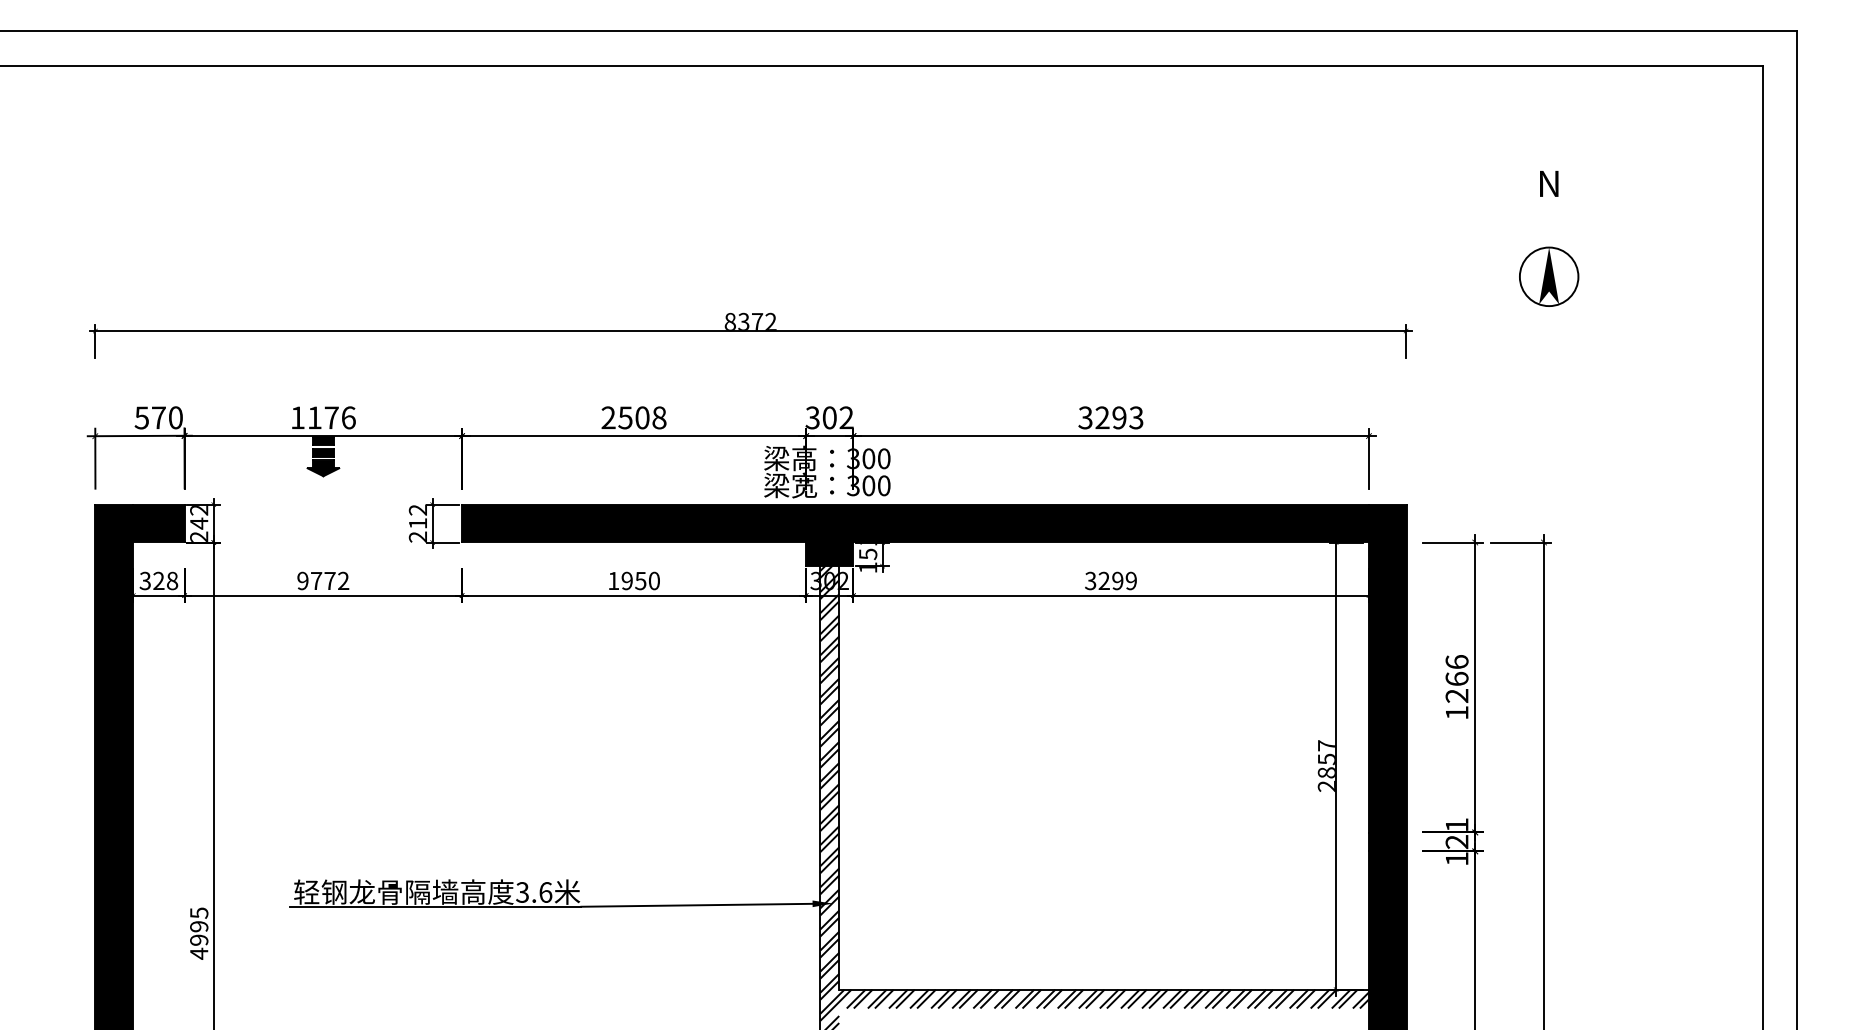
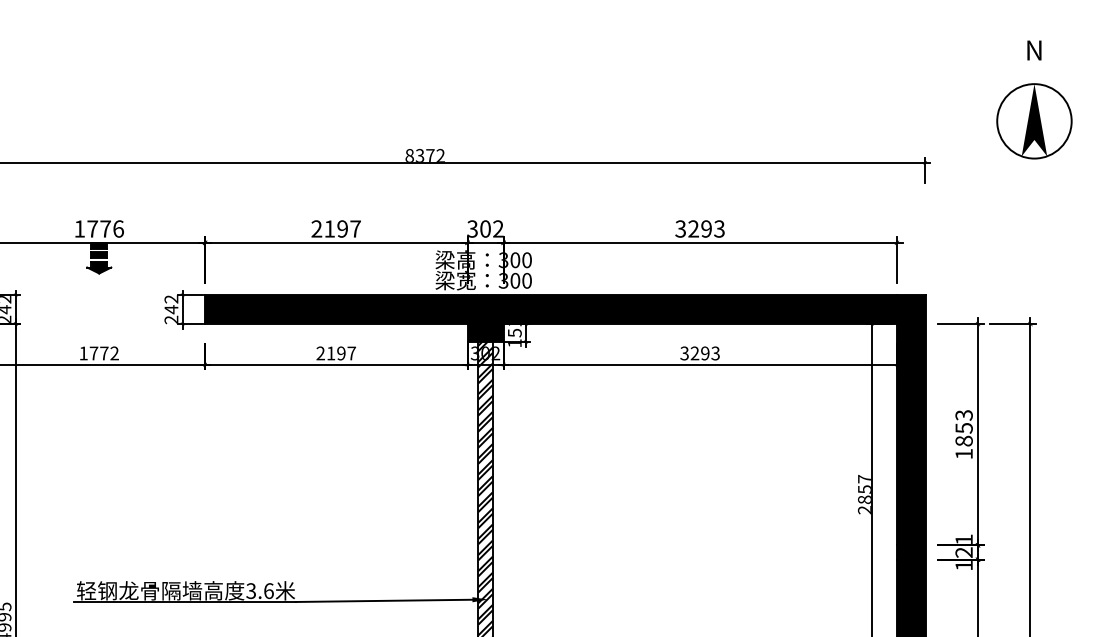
part: (1548, 276) -> (1033, 121), size x1.67
text: (314, 417) -> (92, 228), 1176 -> 1776
text: (642, 417) -> (342, 228), 2508 -> 2197
text: (417, 523) -> (171, 309), 212 -> 242
text: (302, 580) -> (83, 353), 9772 -> 1772
text: (633, 580) -> (335, 353), 1950 -> 2197
text: (1130, 581) -> (714, 353), 3299 -> 3293
text: (1456, 678) -> (963, 427), 1266 -> 1853

